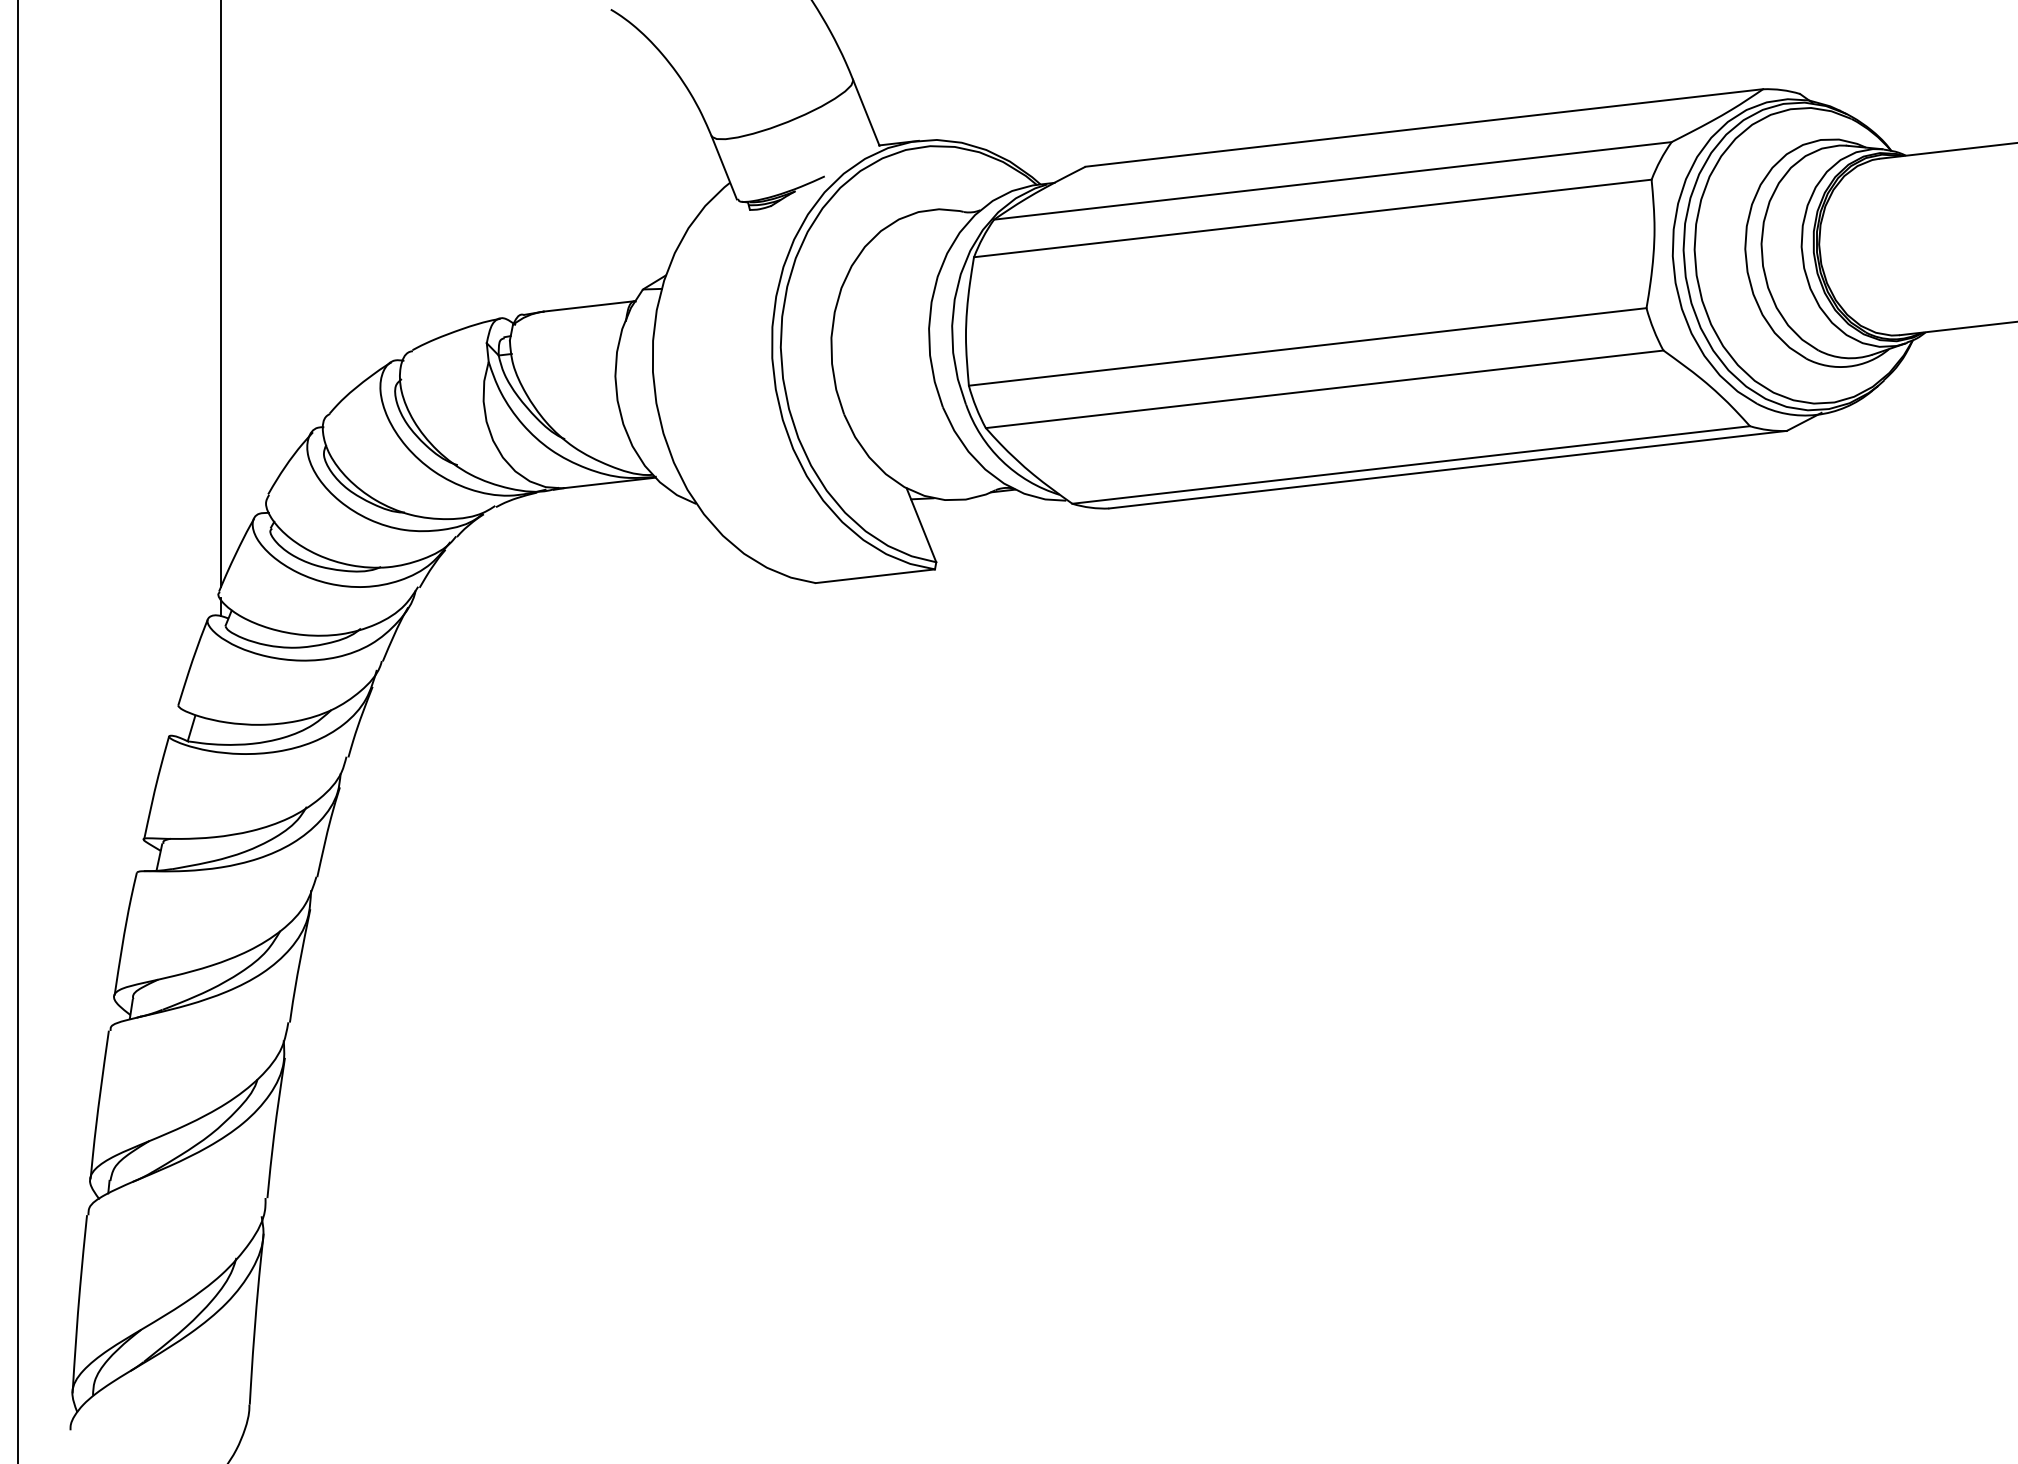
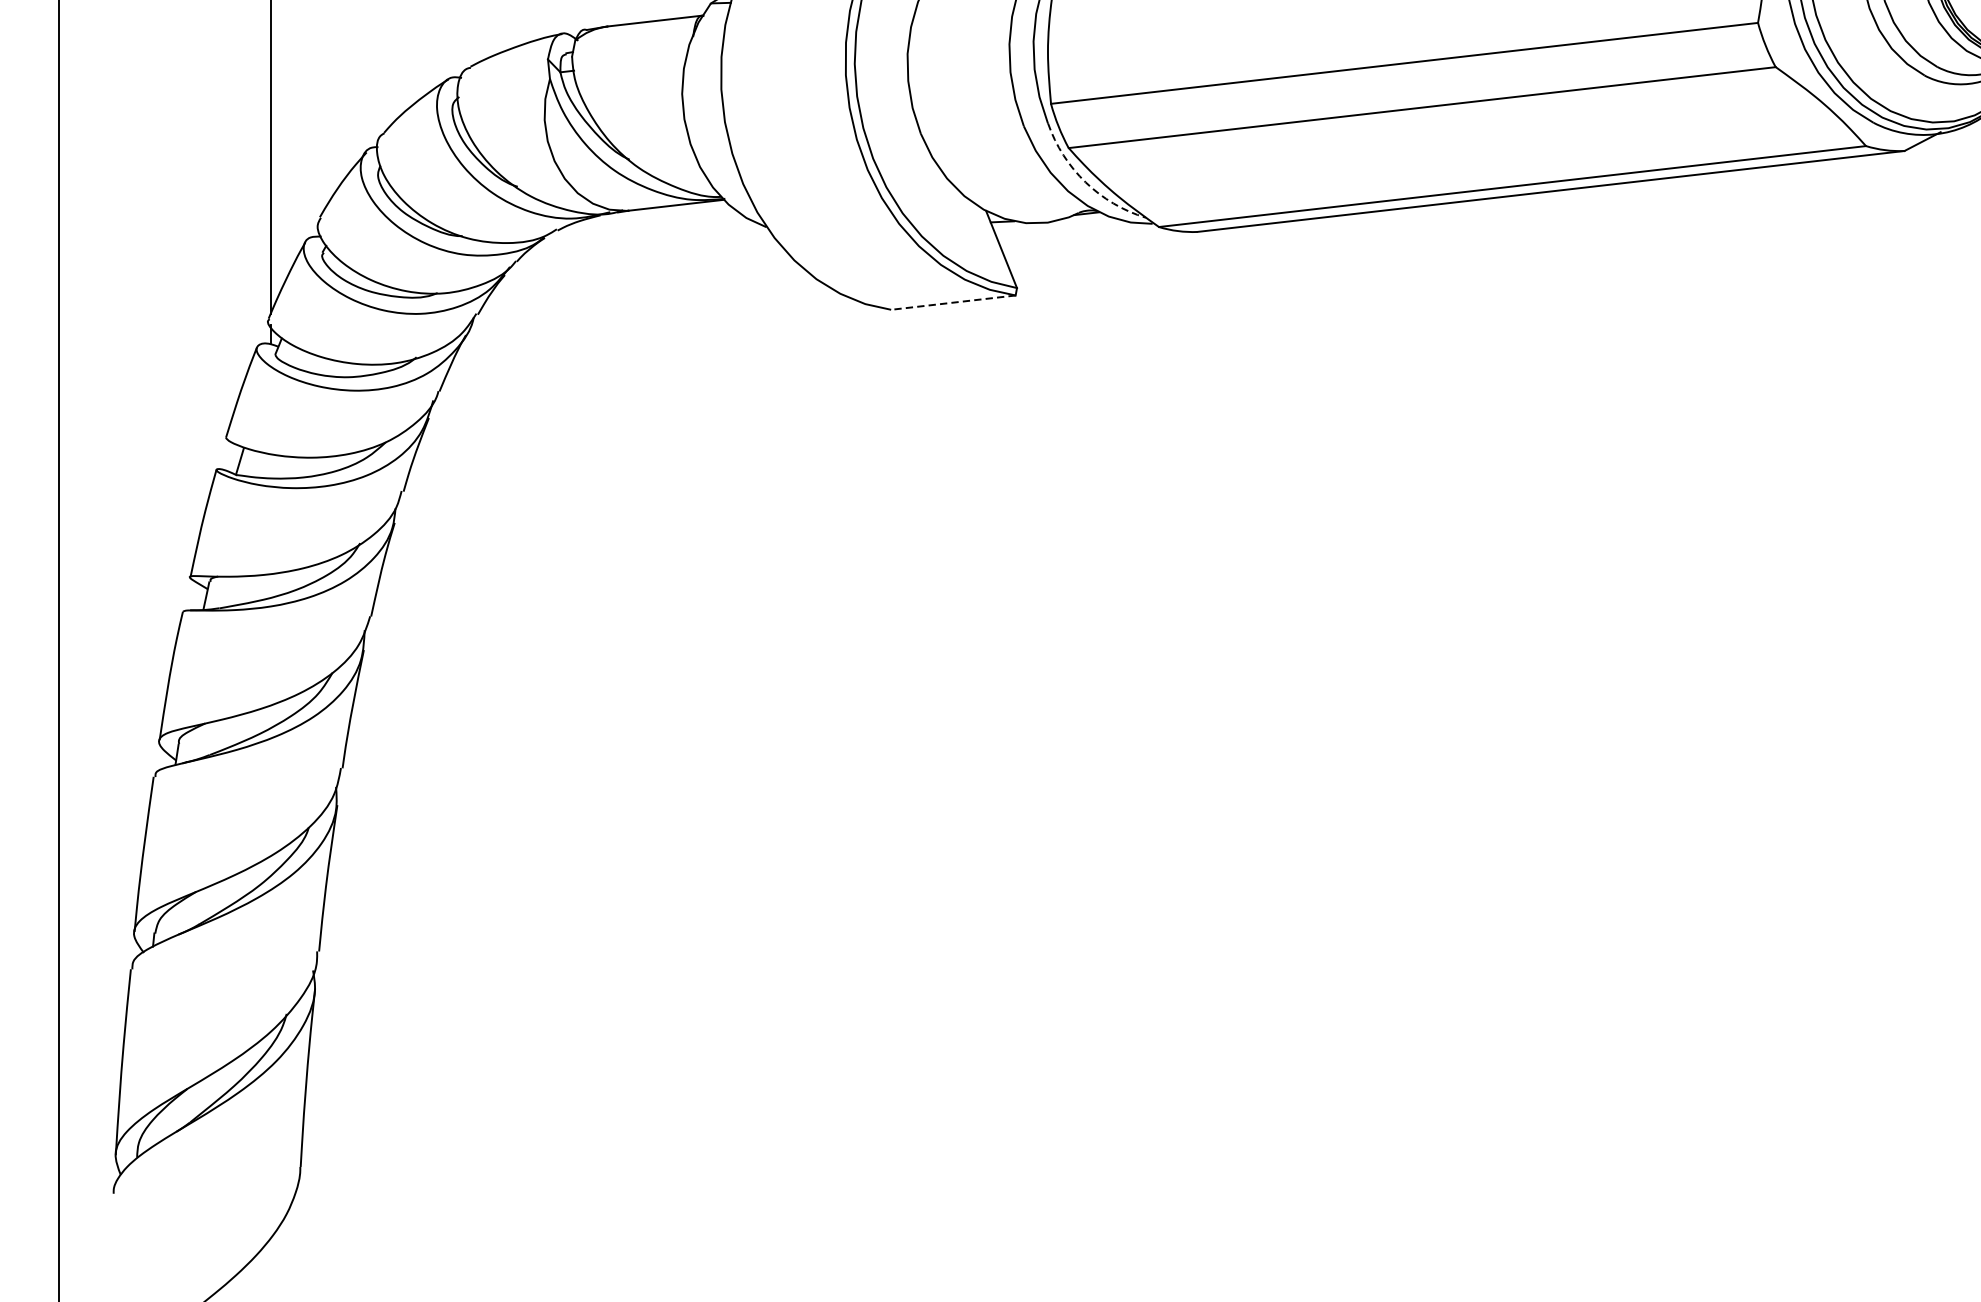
arc: (1002, 460) -> (1086, 181), solid -> dashed
line: (874, 576) -> (952, 302), solid -> dashed

